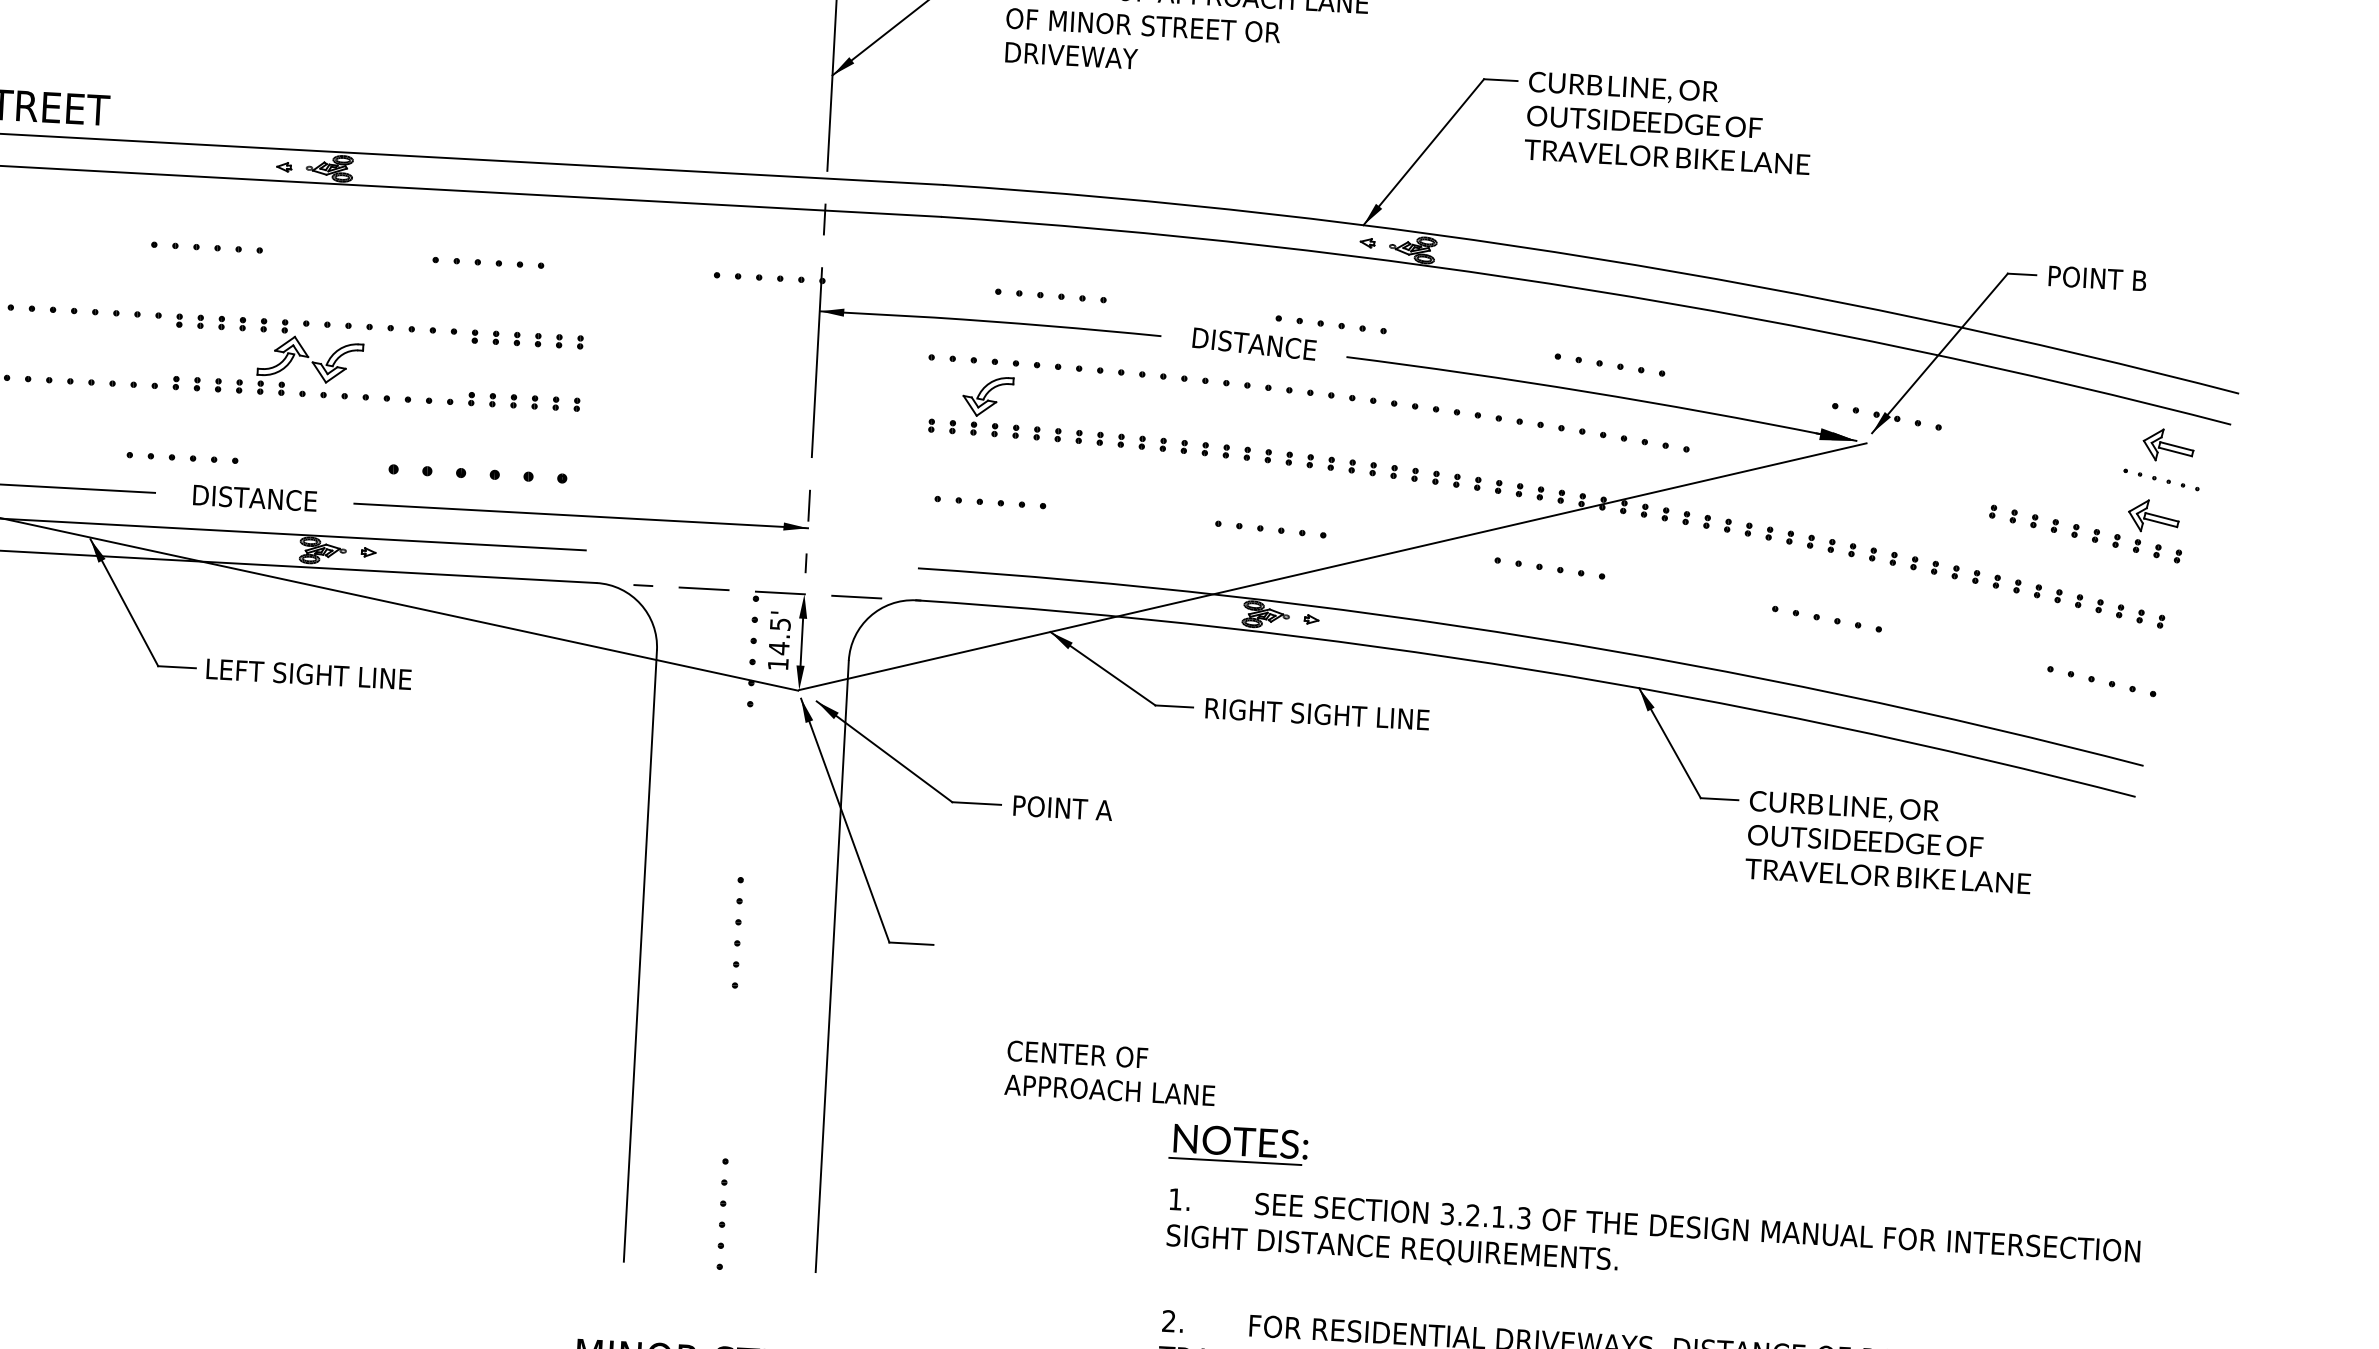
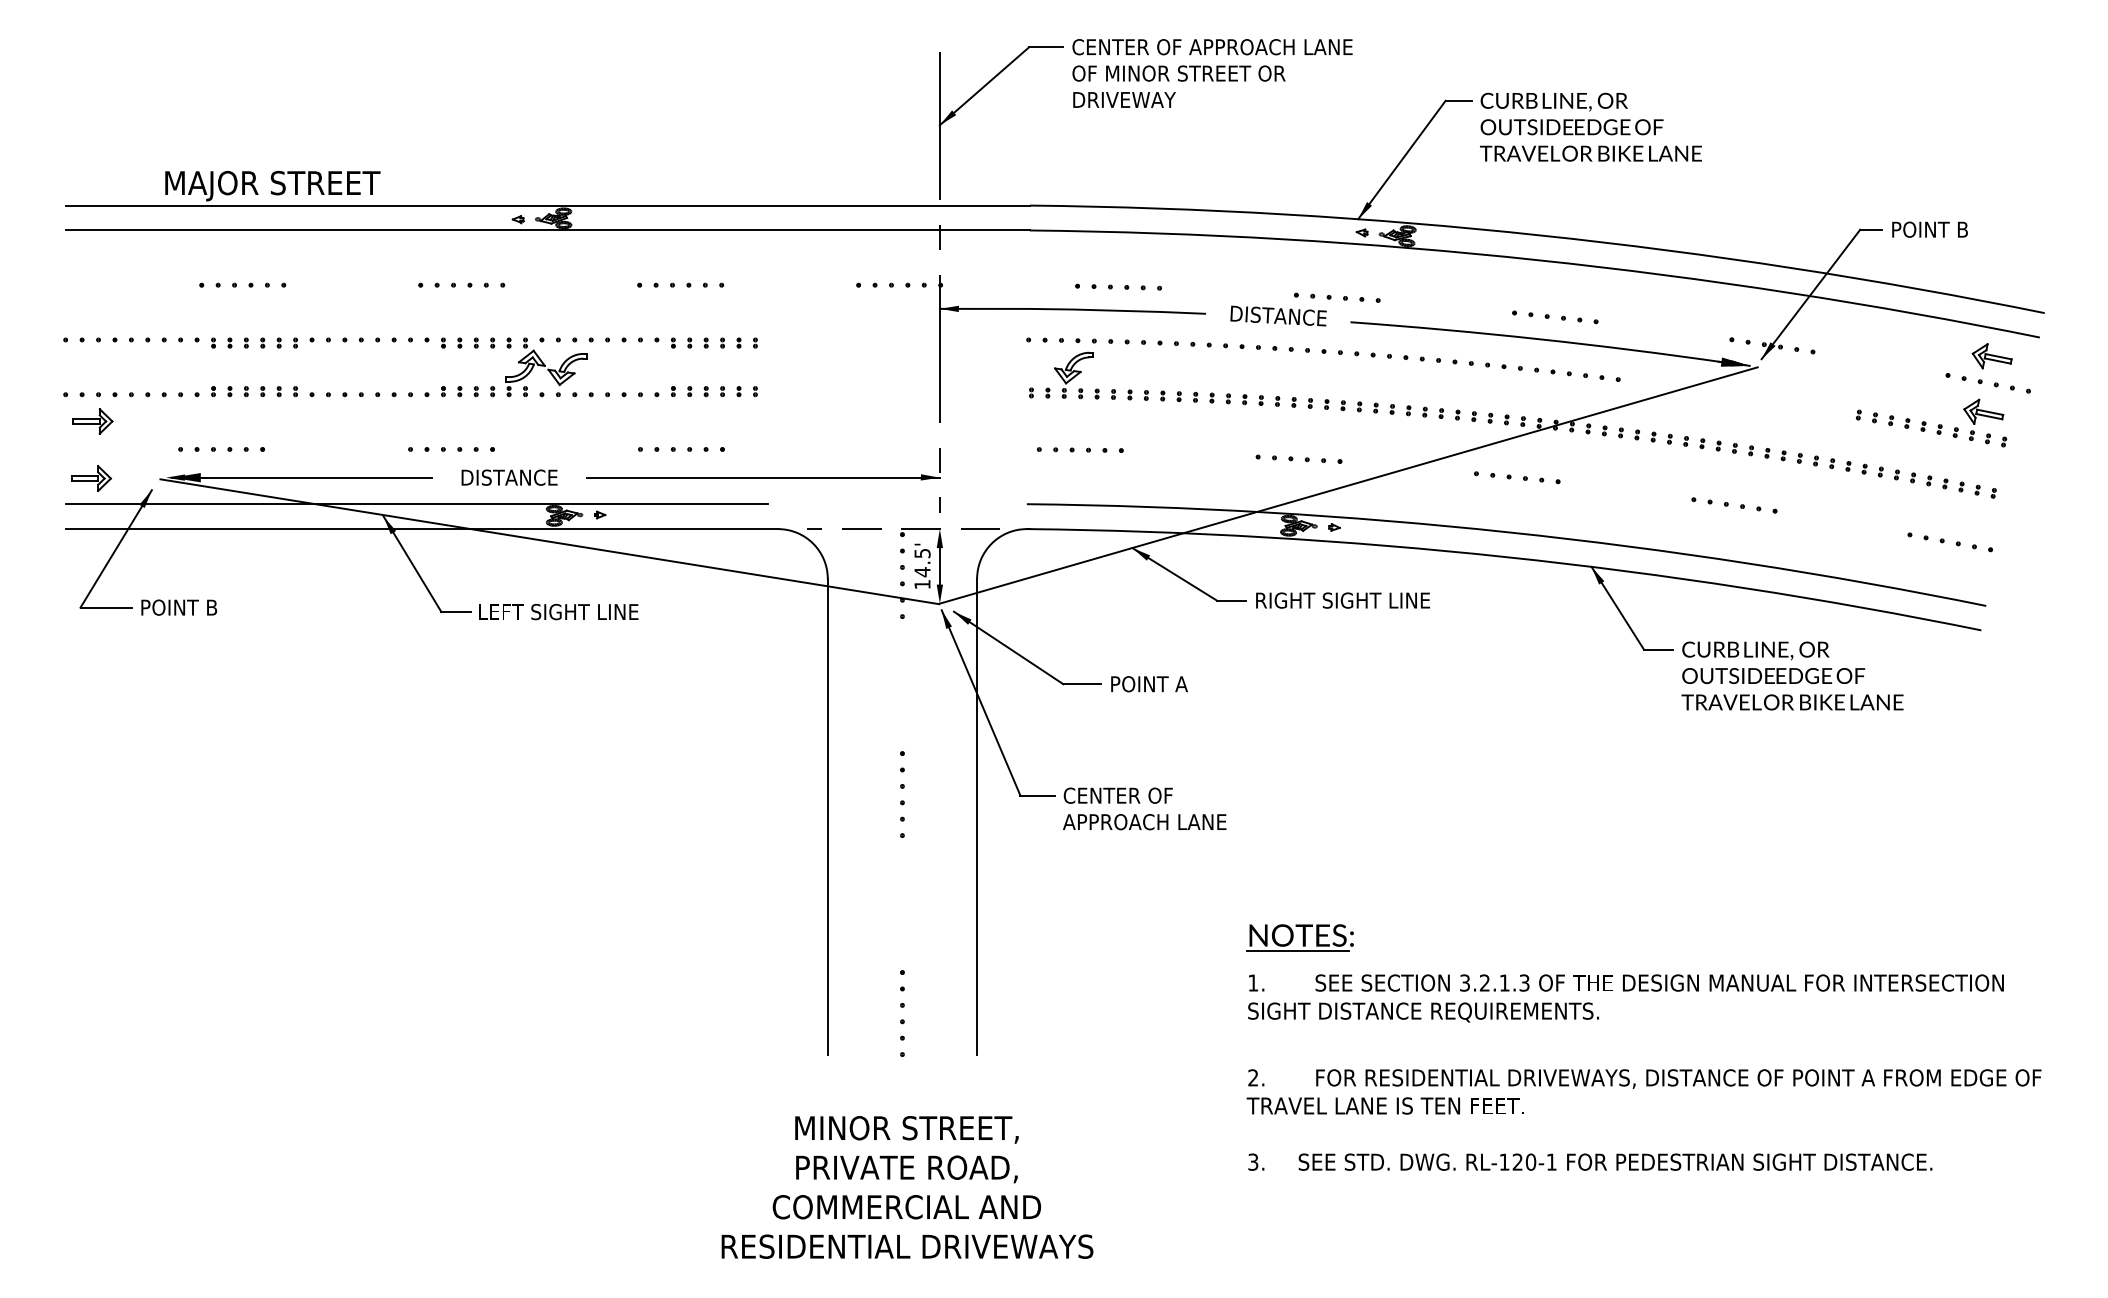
part: (477, 474) -> (681, 449), size x0.62
part: (2160, 480) -> (1987, 383), size x1.43
text: (1110, 1072) -> (1144, 808), moved

